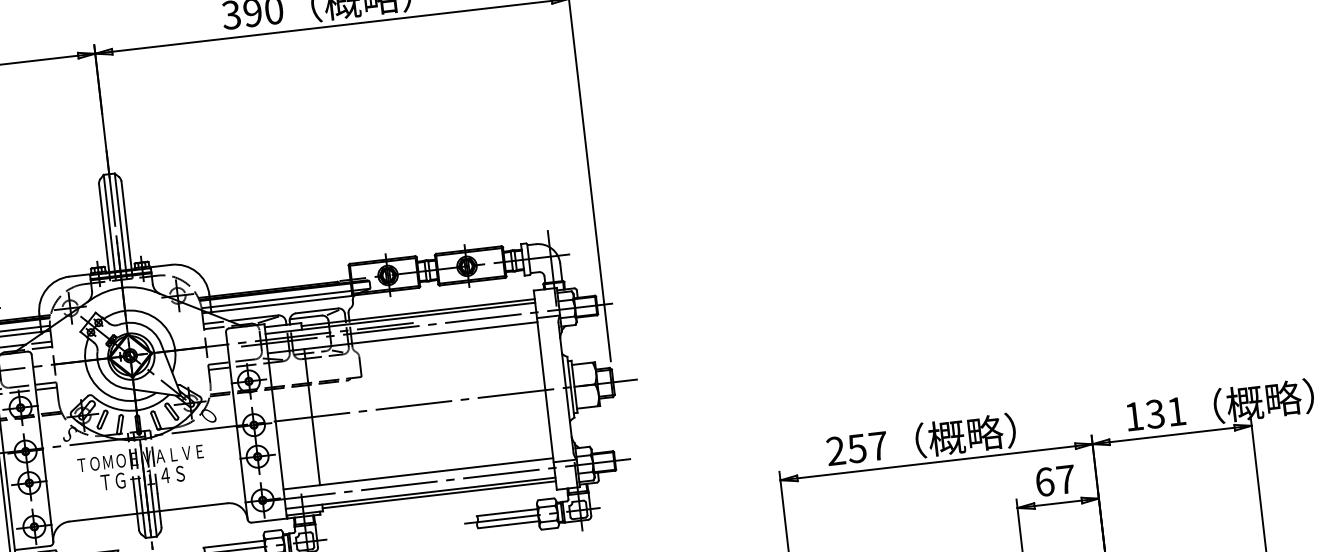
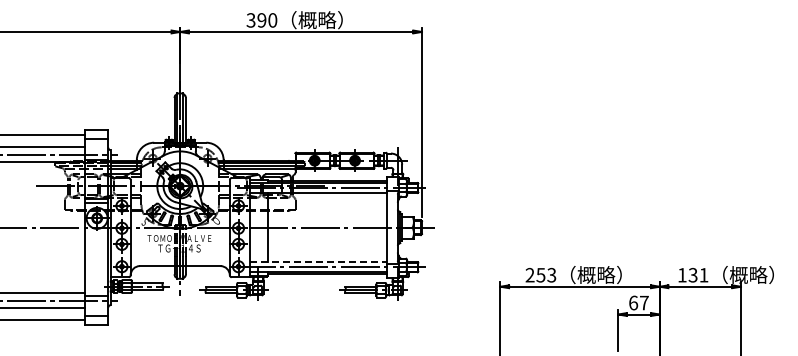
text: (877, 444) -> (551, 274), 257 -> 253
line: (418, 474) -> (318, 262), solid -> dashed

